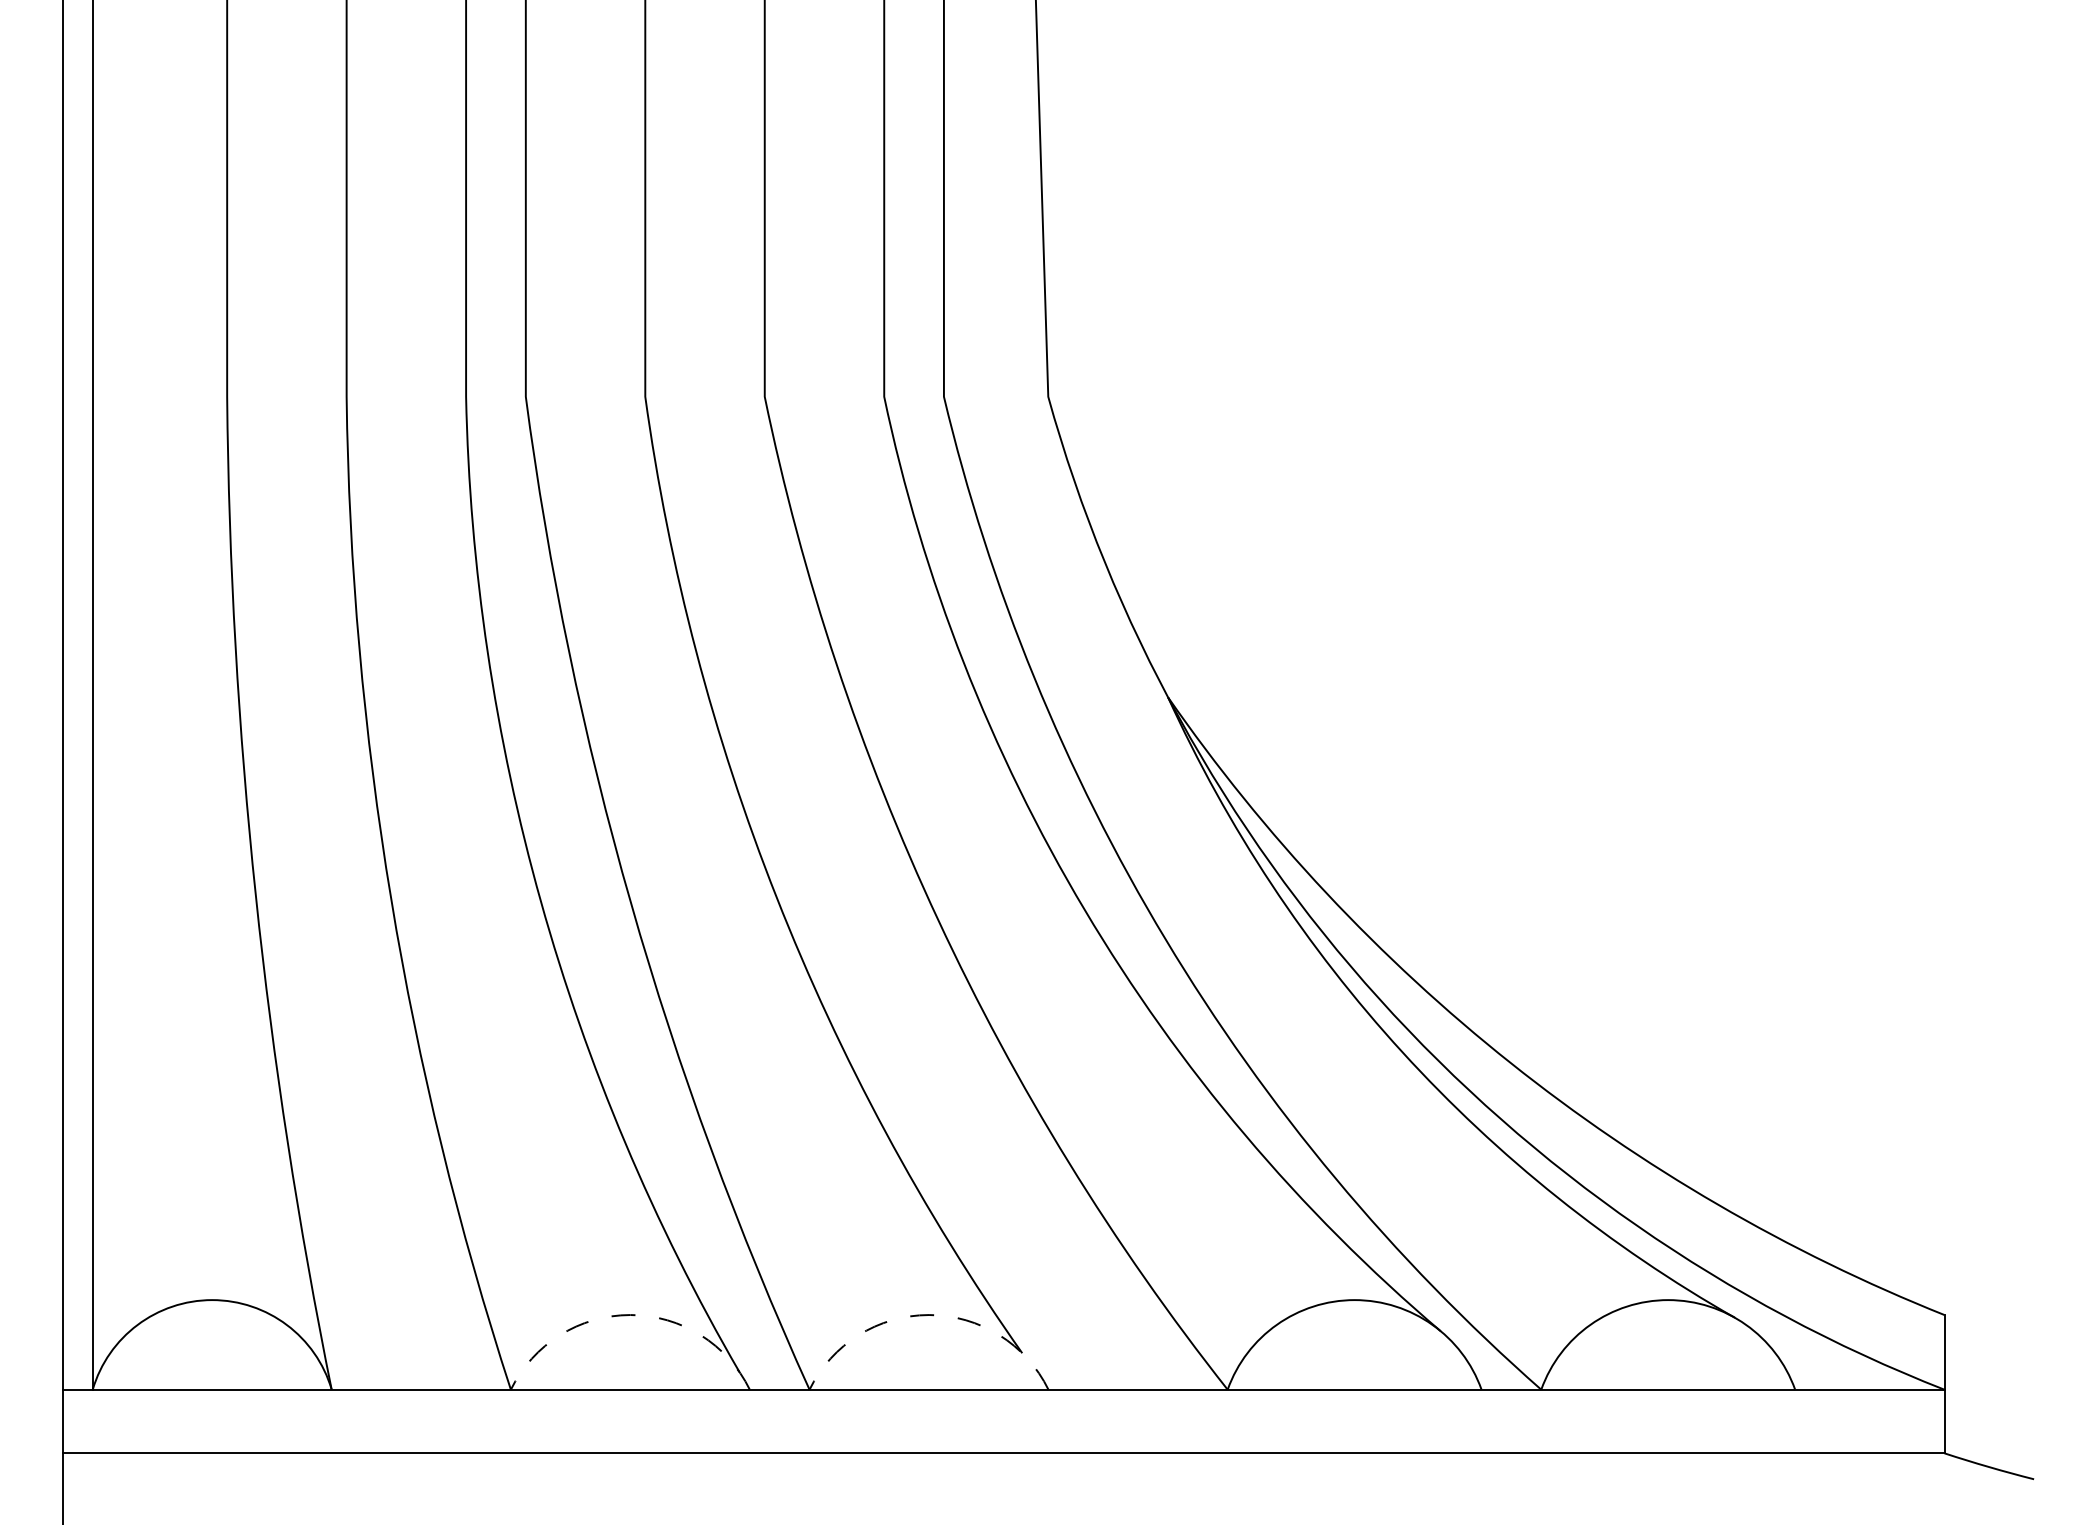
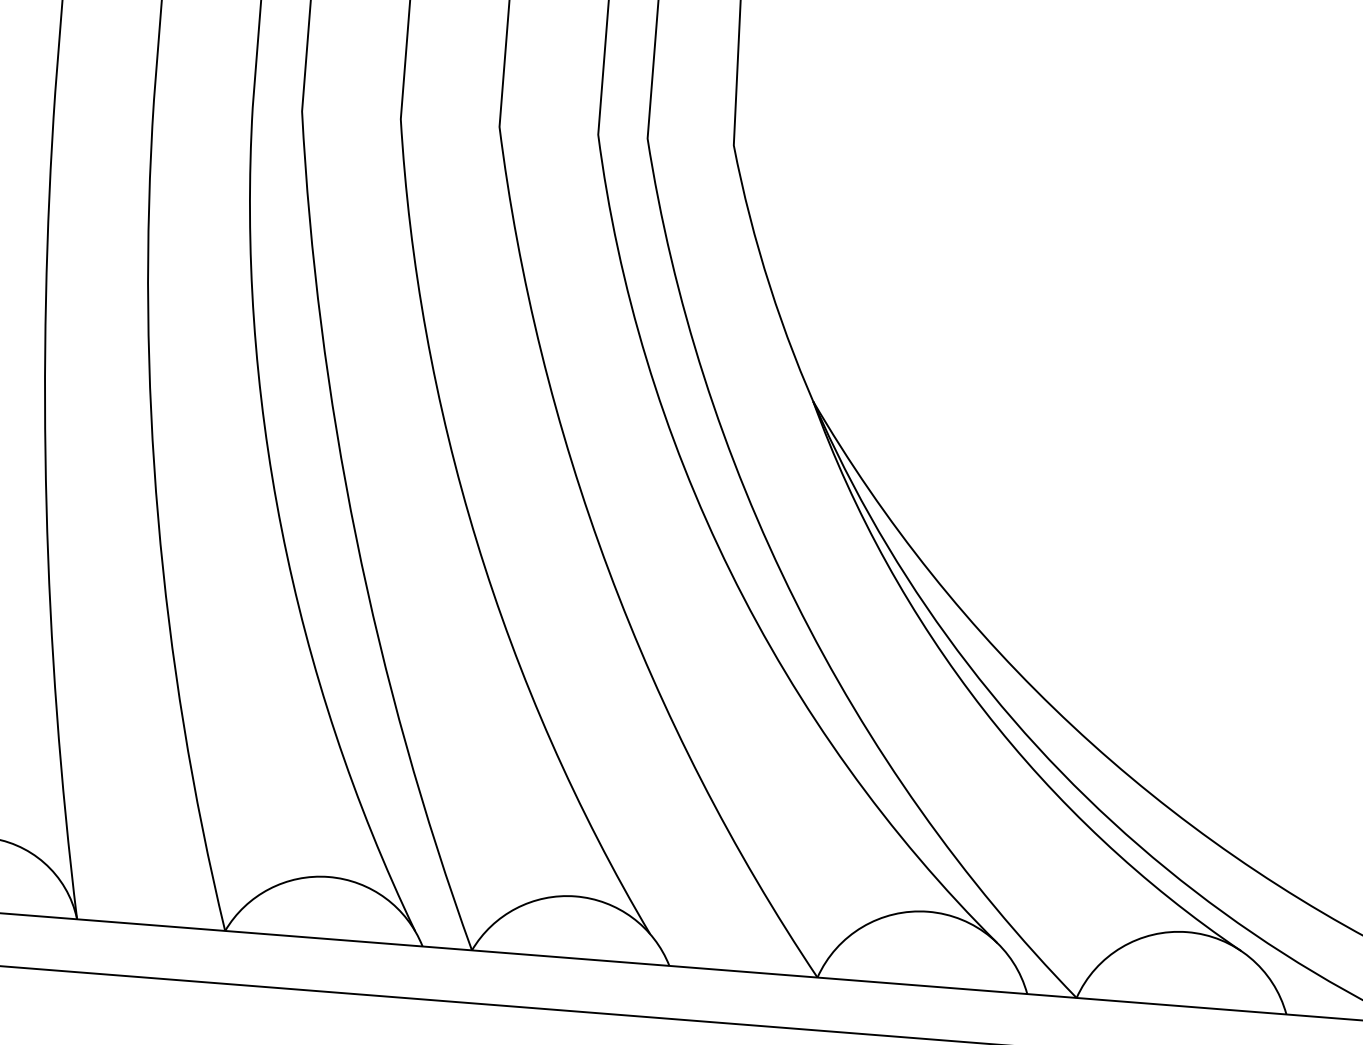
arc: (630, 1315) -> (328, 877), dashed -> solid
arc: (929, 1315) -> (575, 896), dashed -> solid

